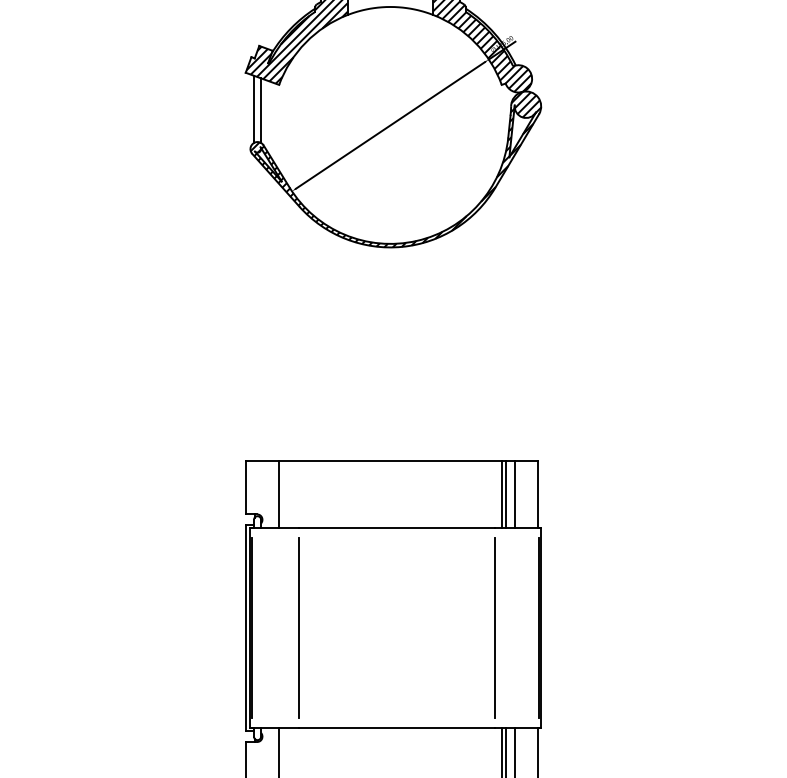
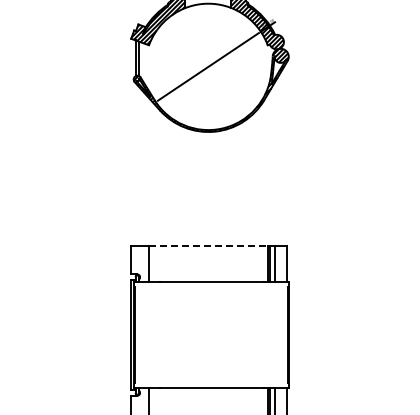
line: (390, 462) -> (208, 246), solid -> dashed
line: (298, 628) -> (159, 335), removed
line: (495, 628) -> (264, 335), removed

